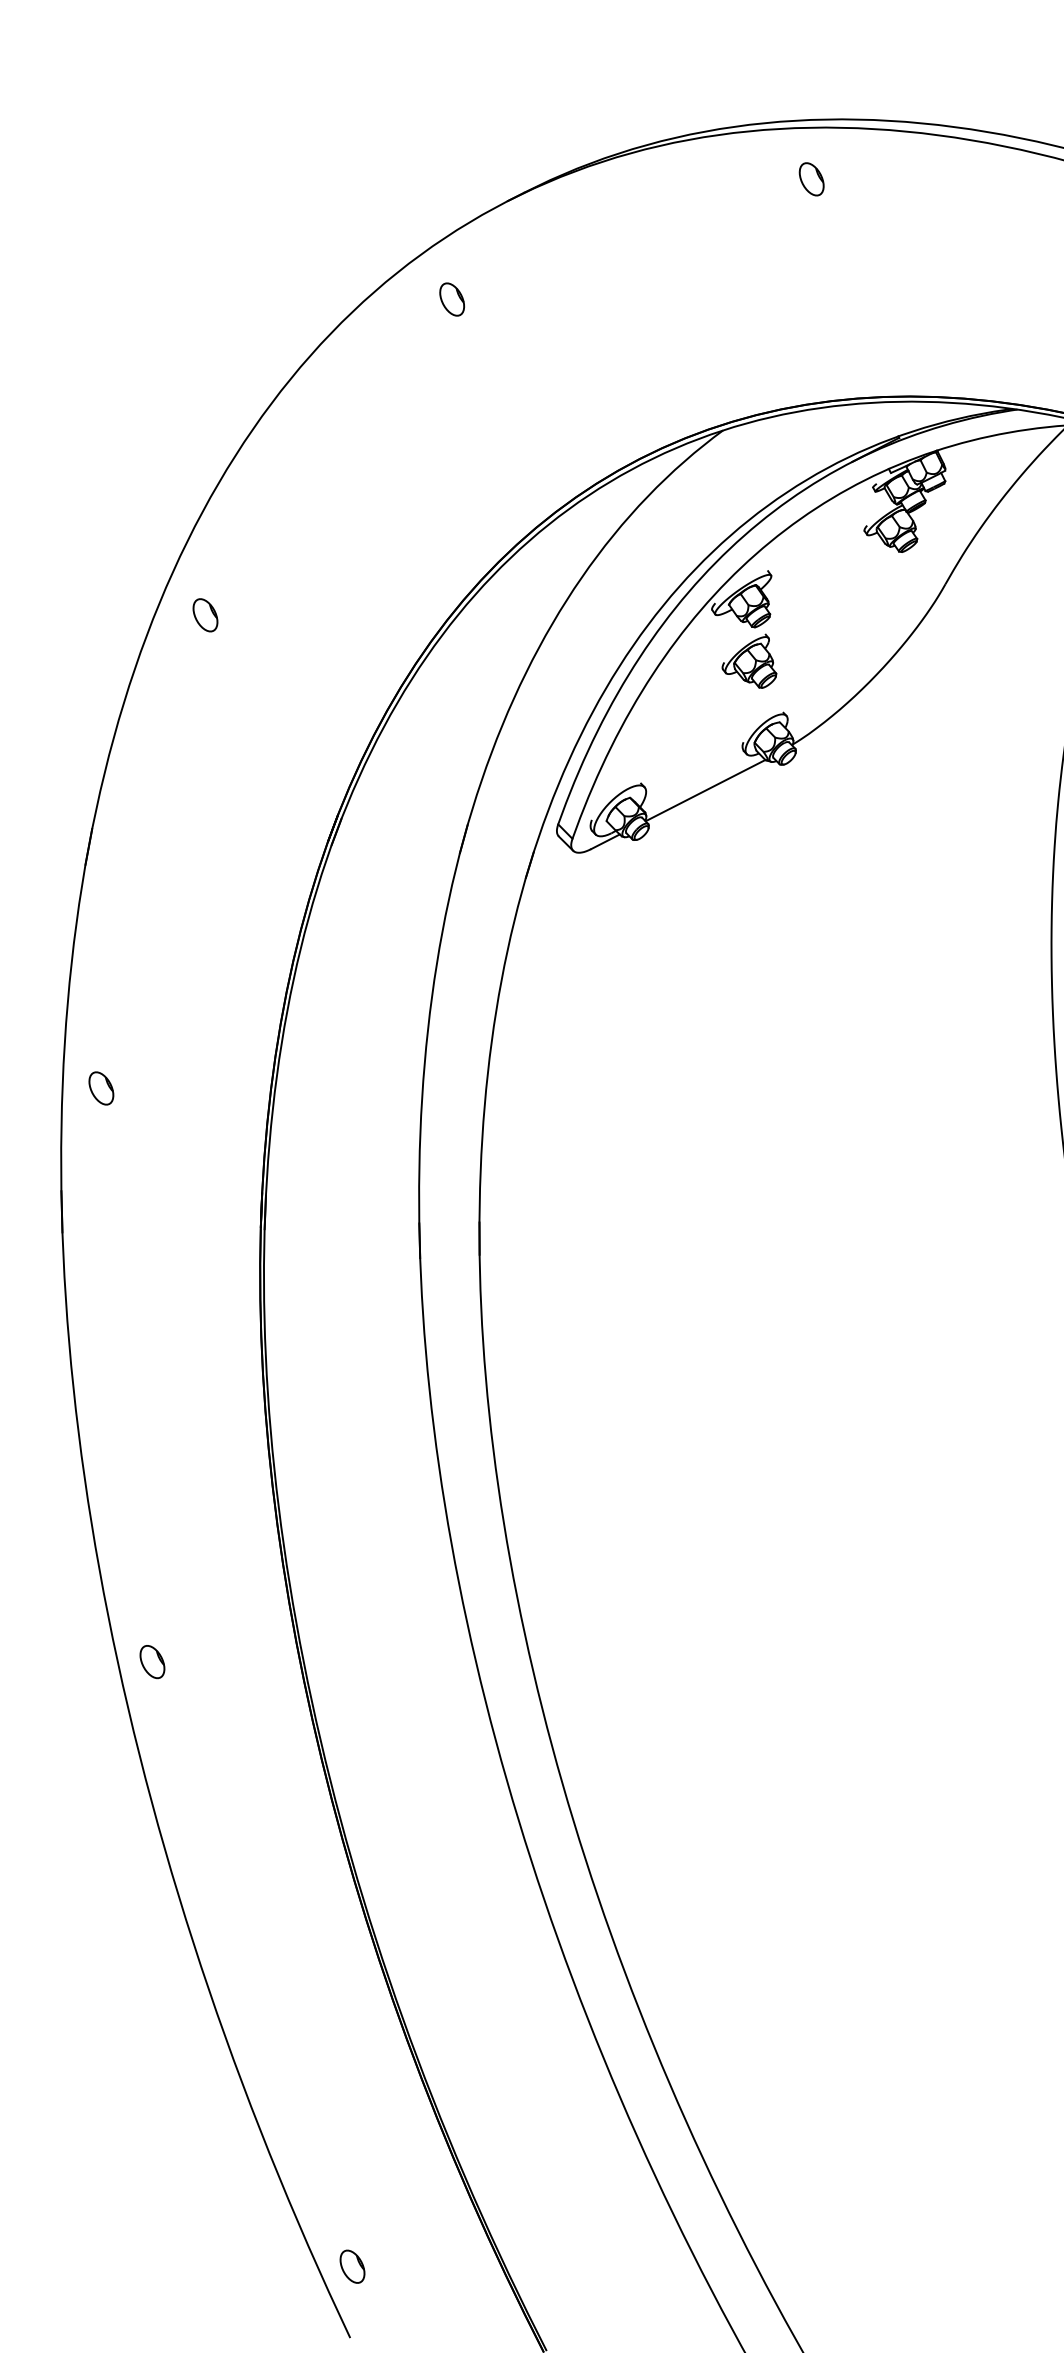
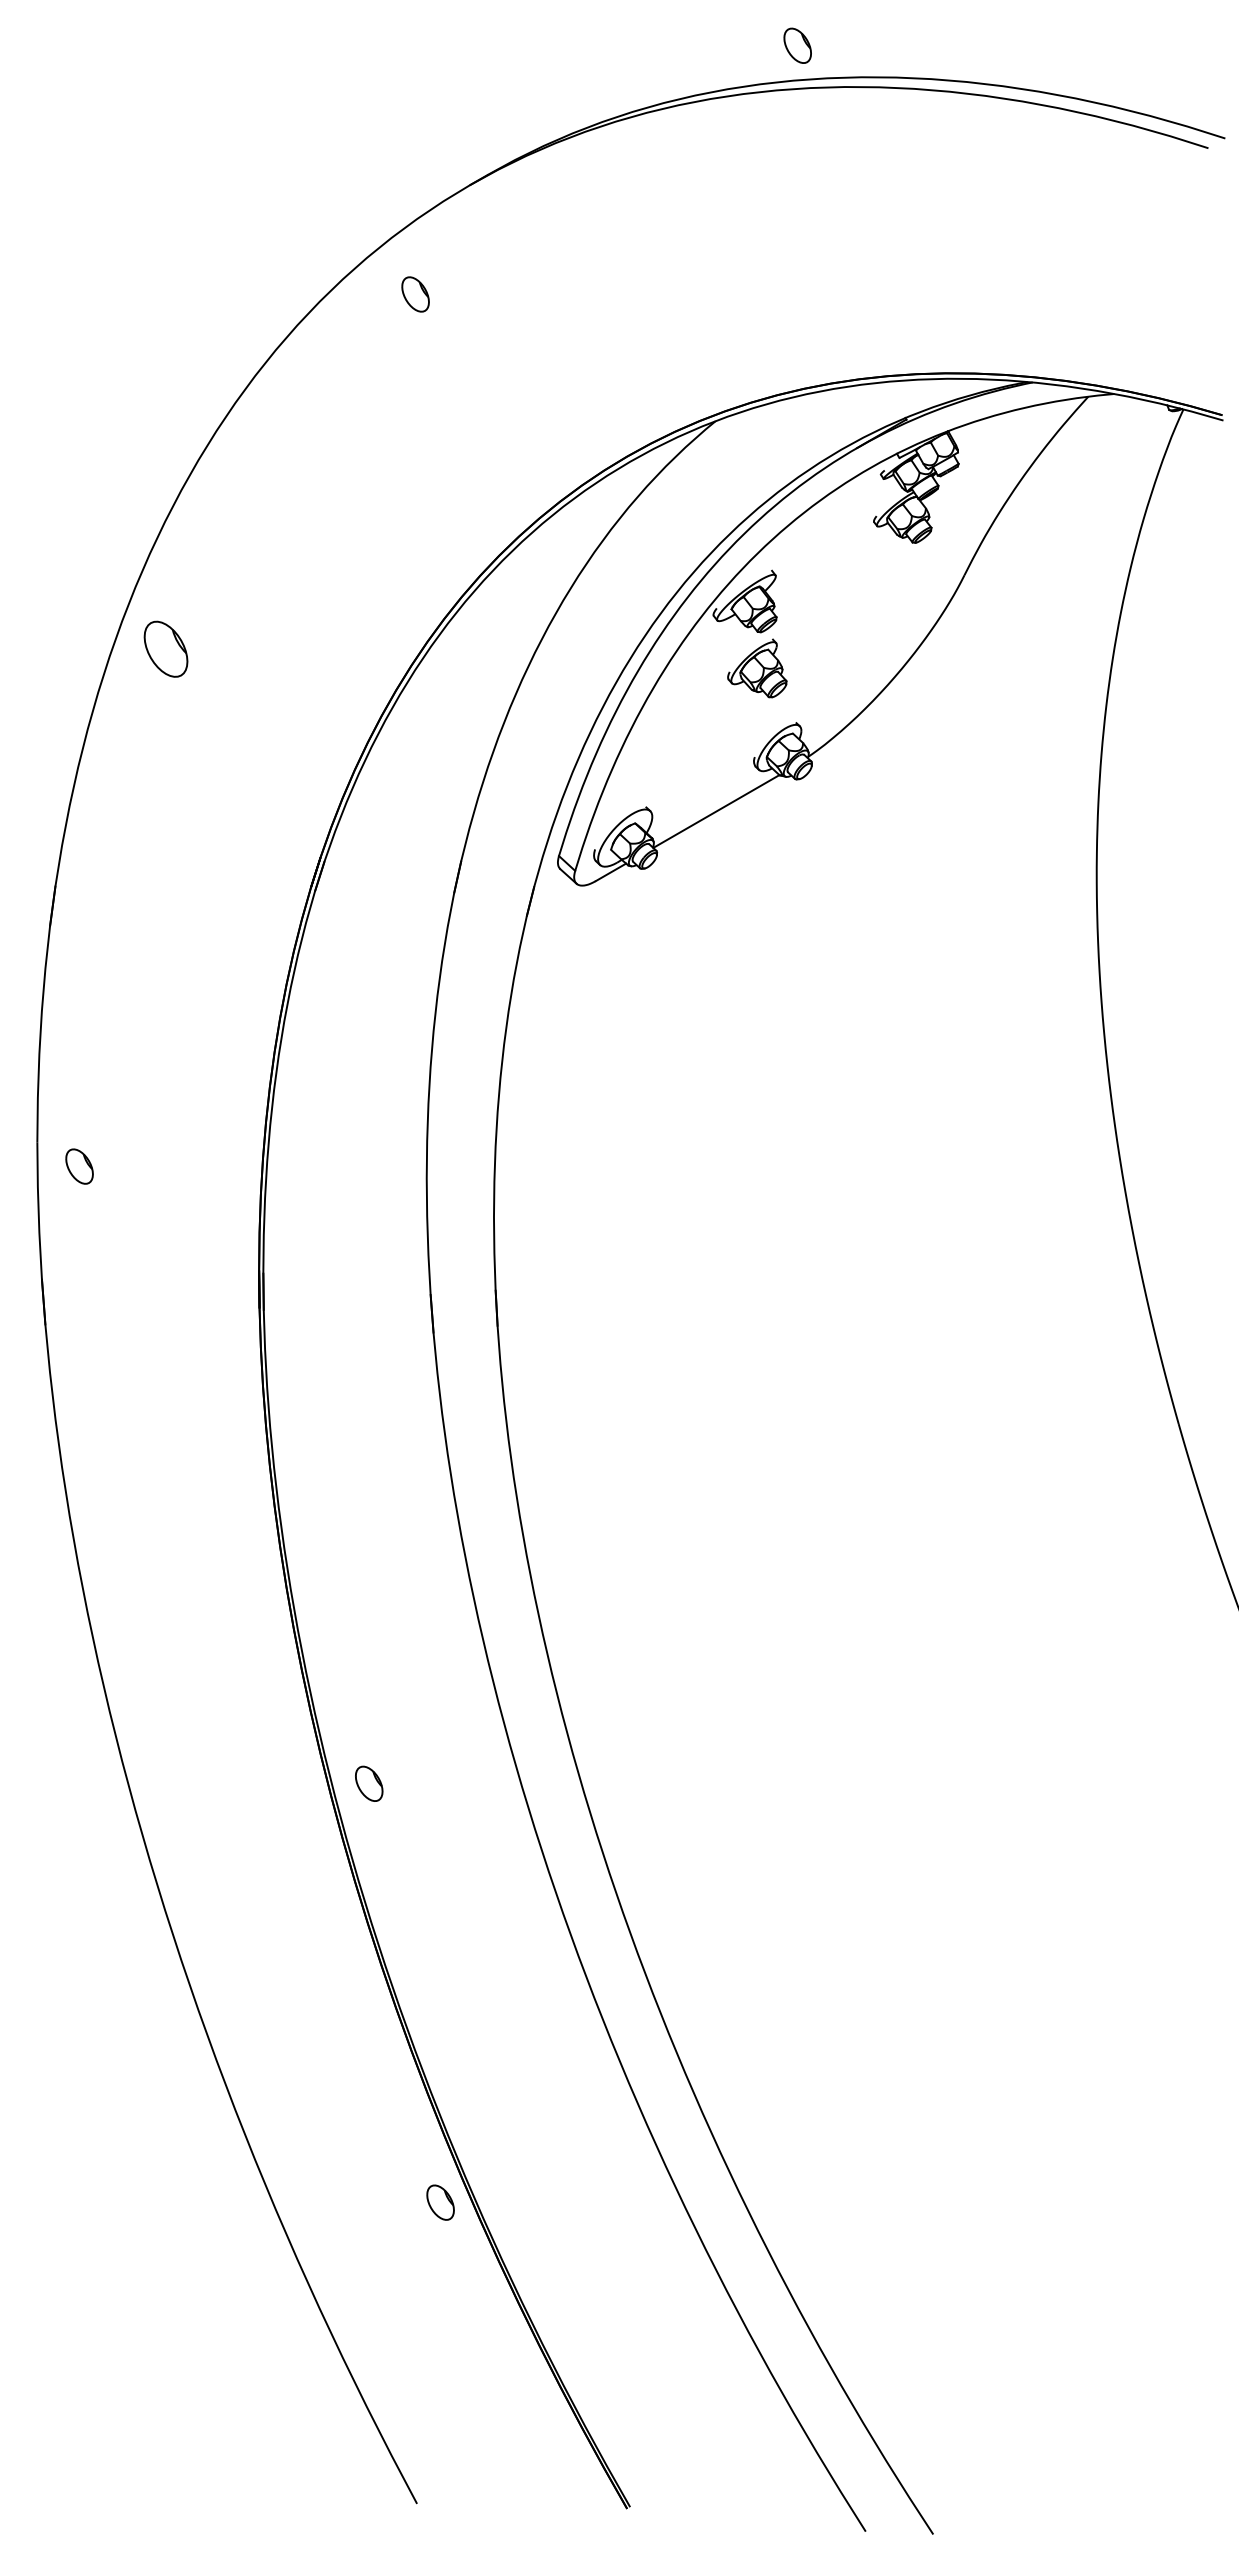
part: (811, 179) -> (797, 45), moved
part: (205, 615) -> (166, 649), size x1.6
part: (152, 1661) -> (369, 1783), moved
part: (352, 2266) -> (440, 2202), moved

